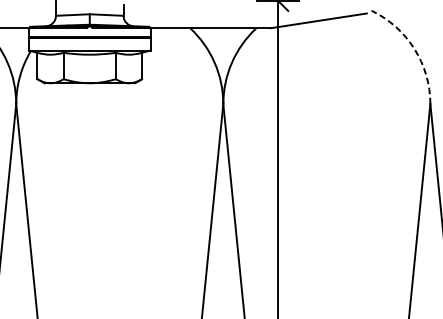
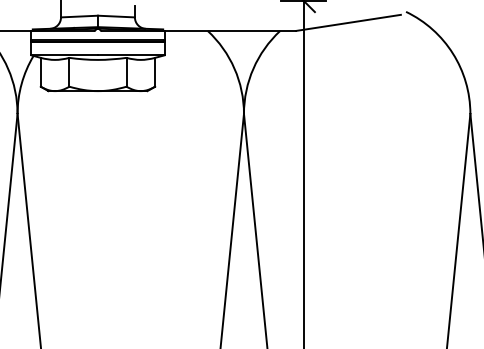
arc: (414, 48) -> (452, 53), dashed -> solid

